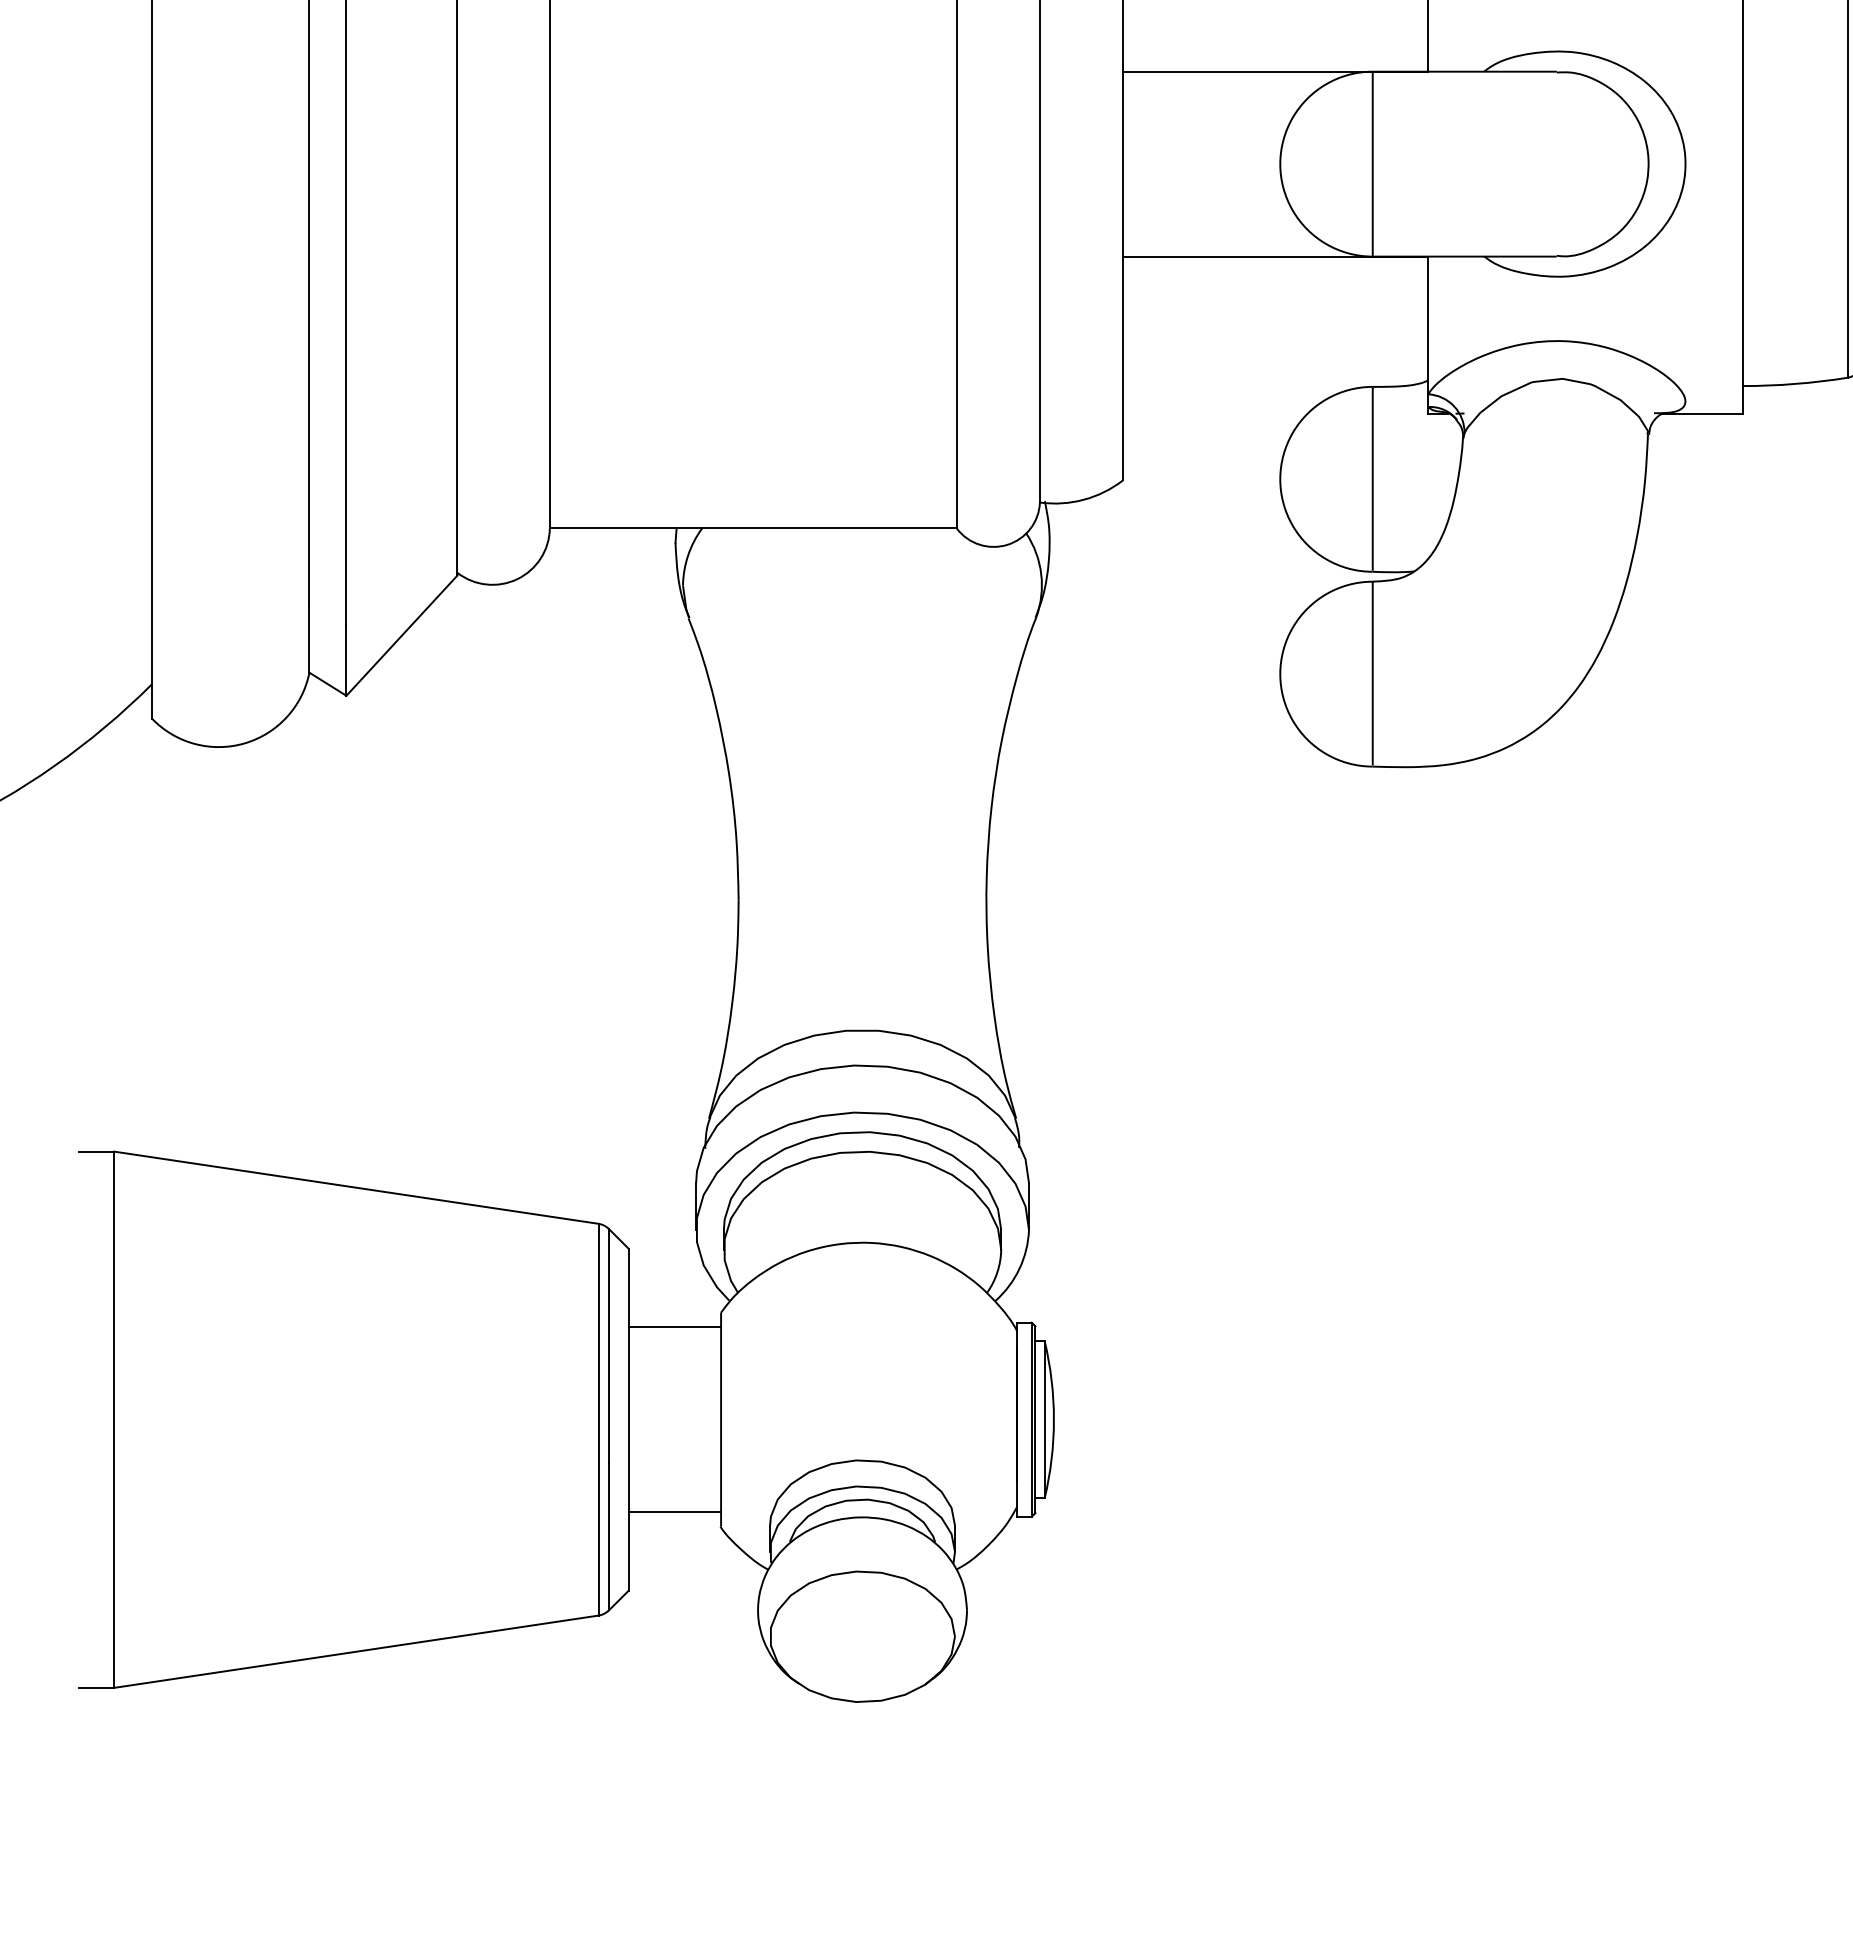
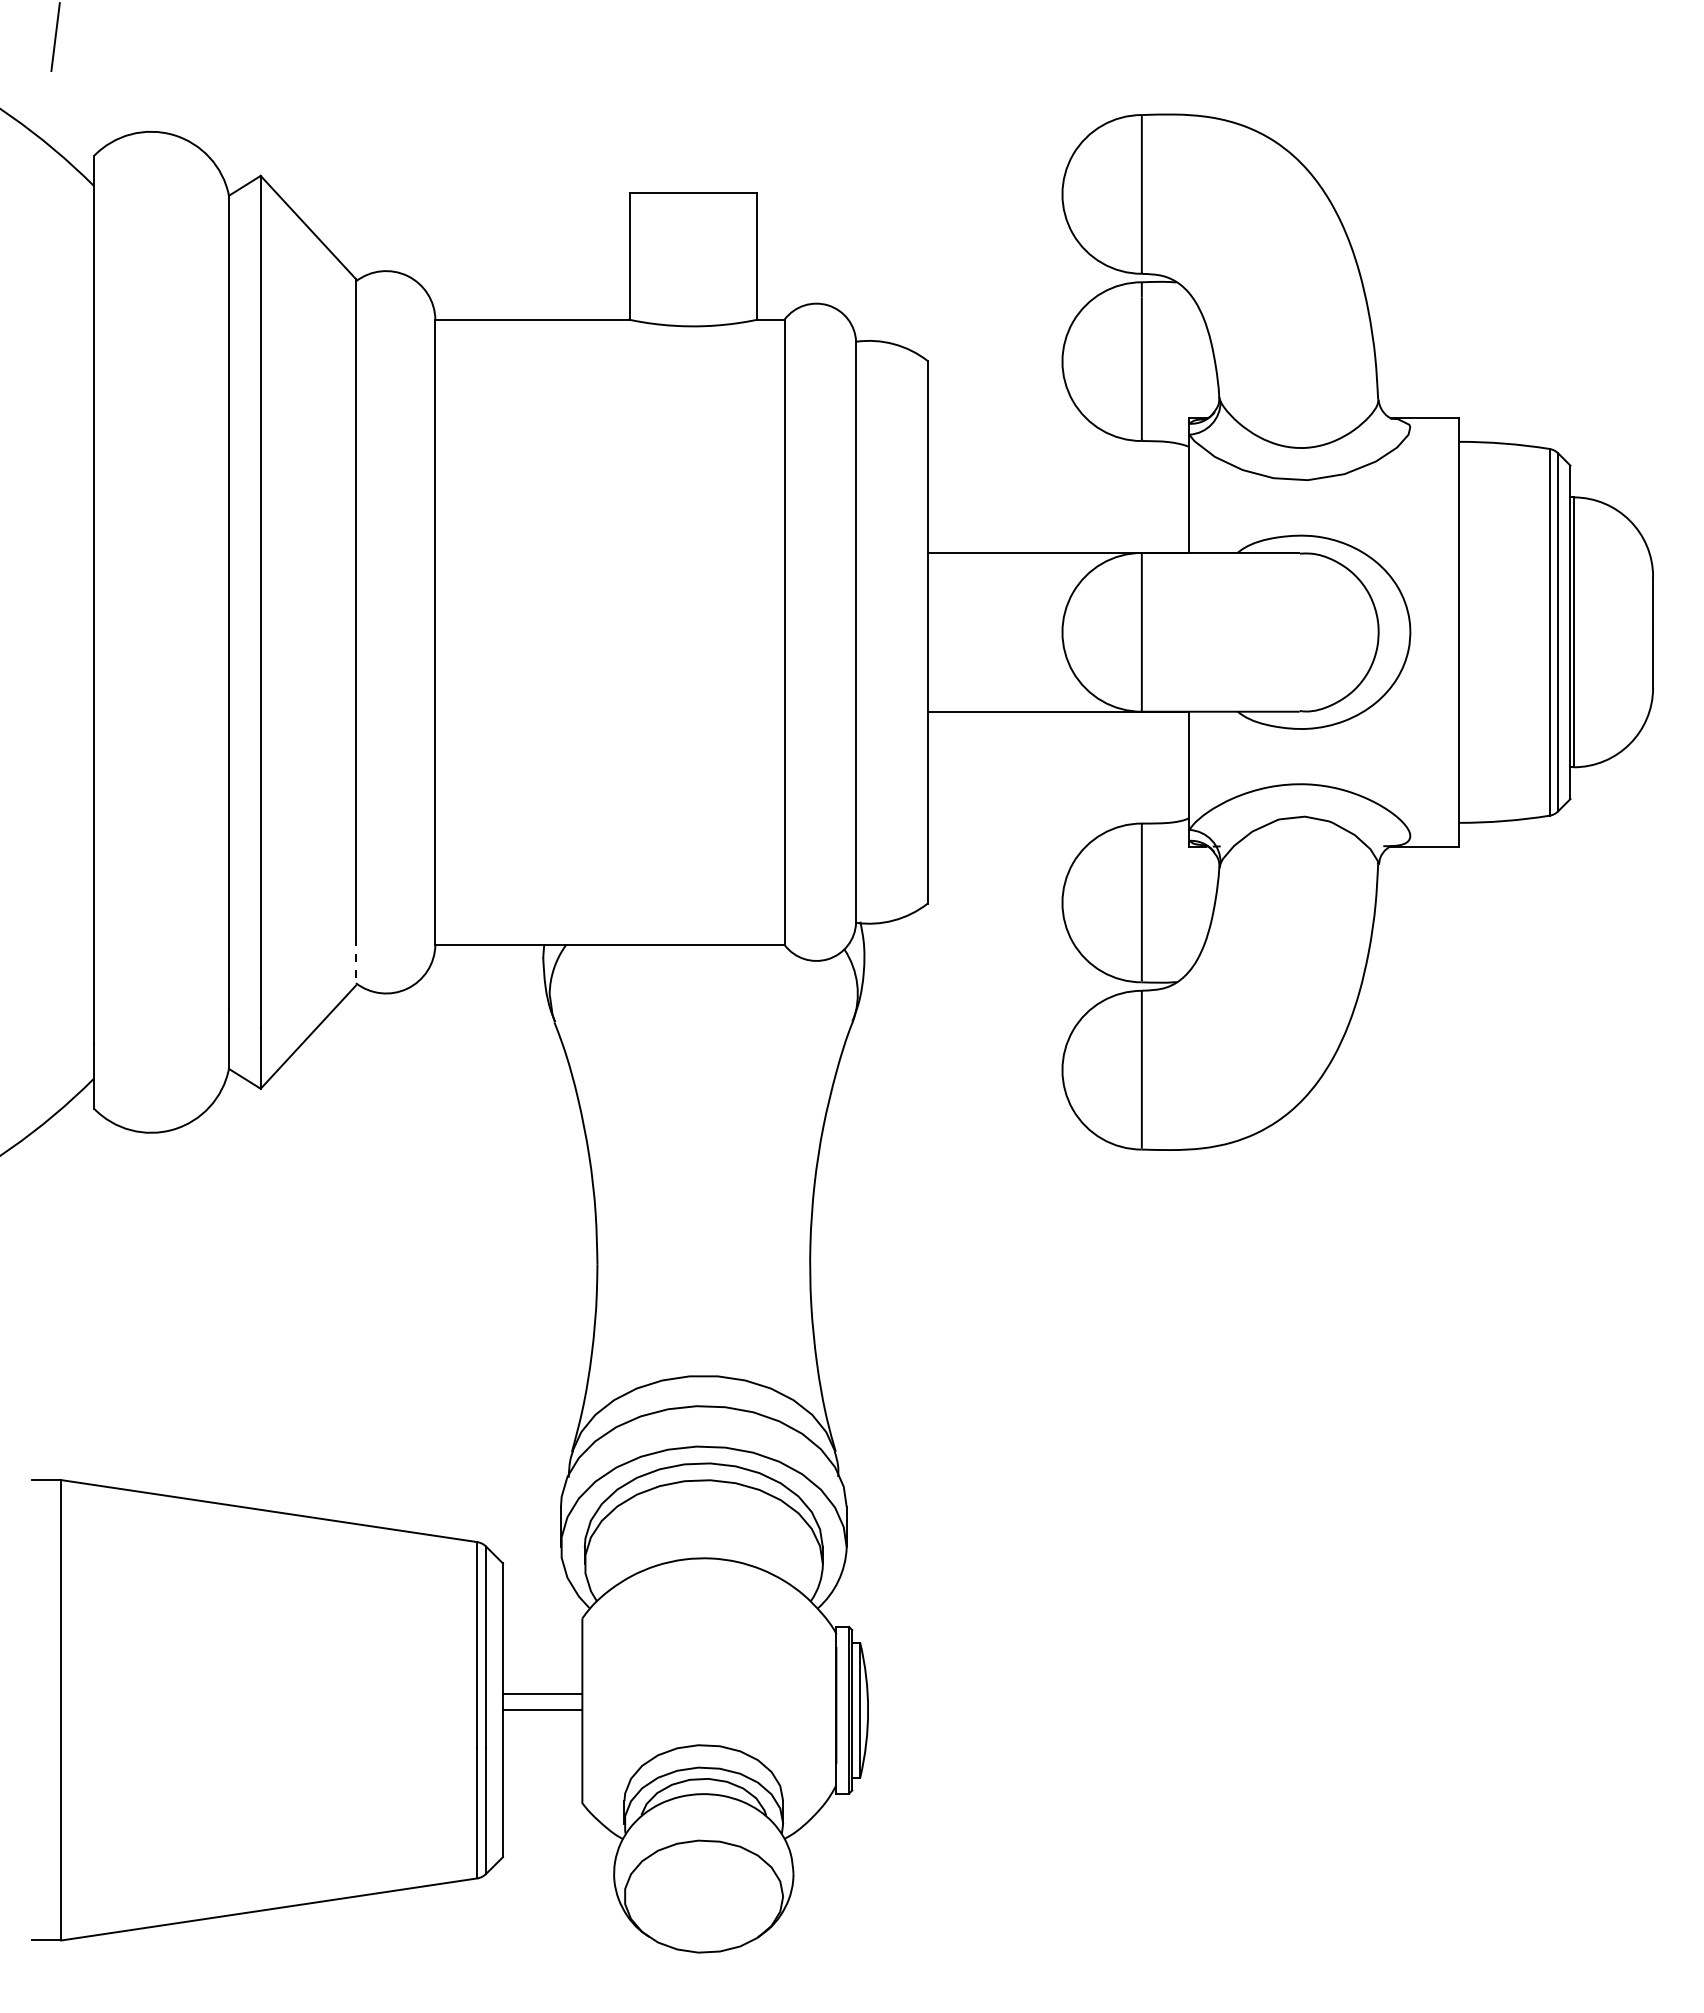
line: (456, 547) -> (355, 961), solid -> dashed
line: (674, 1326) -> (542, 1693), moved
line: (674, 1512) -> (542, 1709), moved

